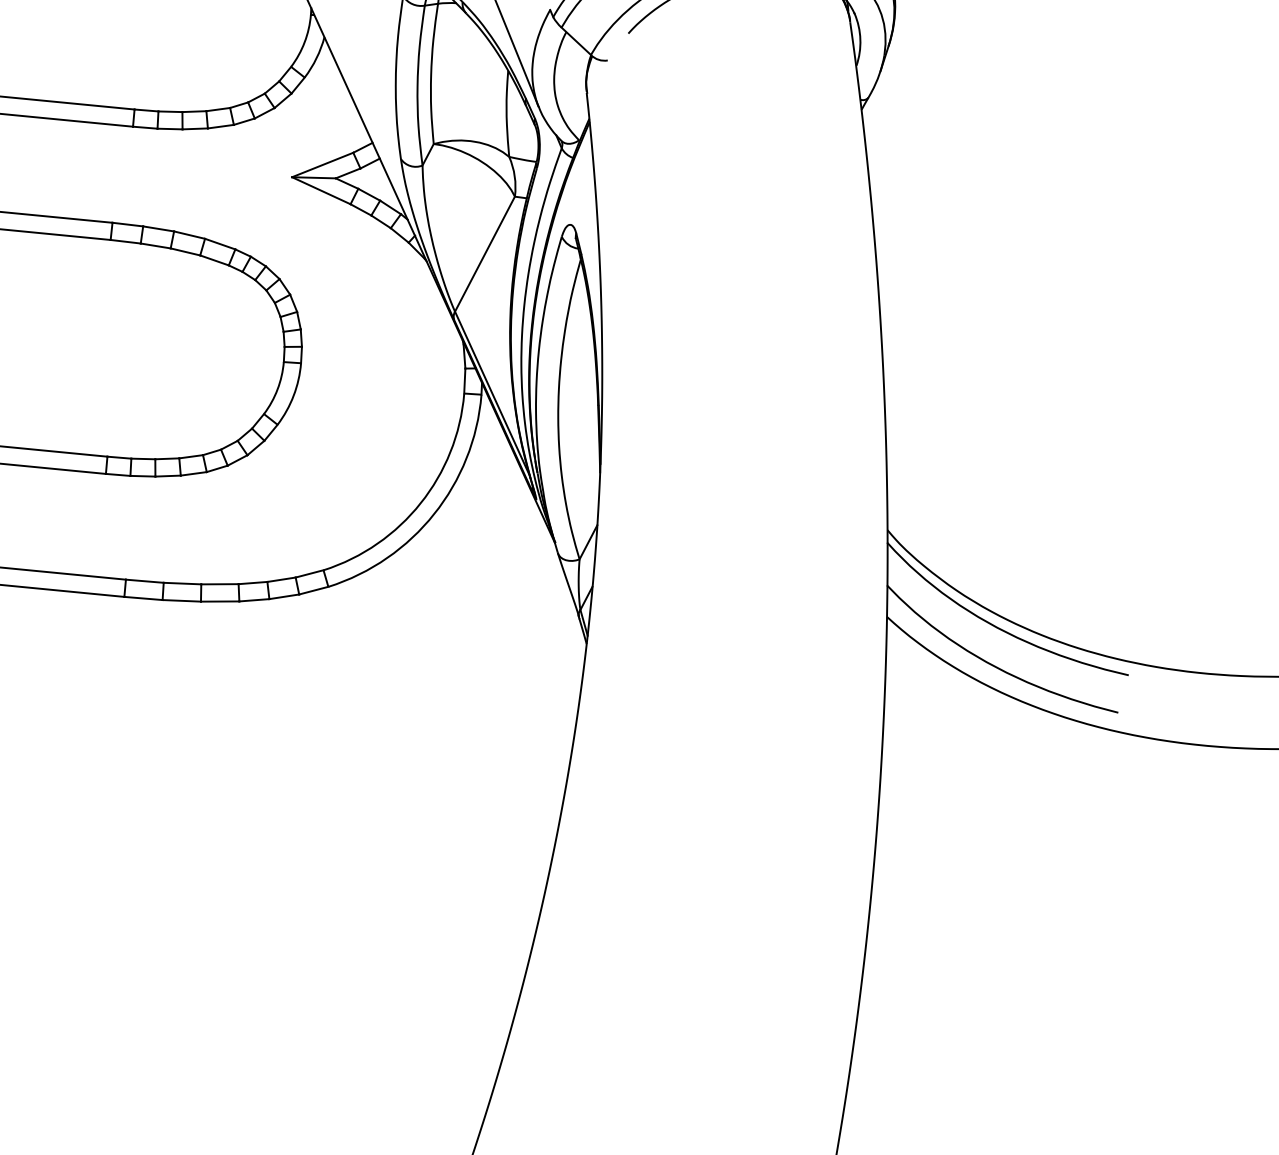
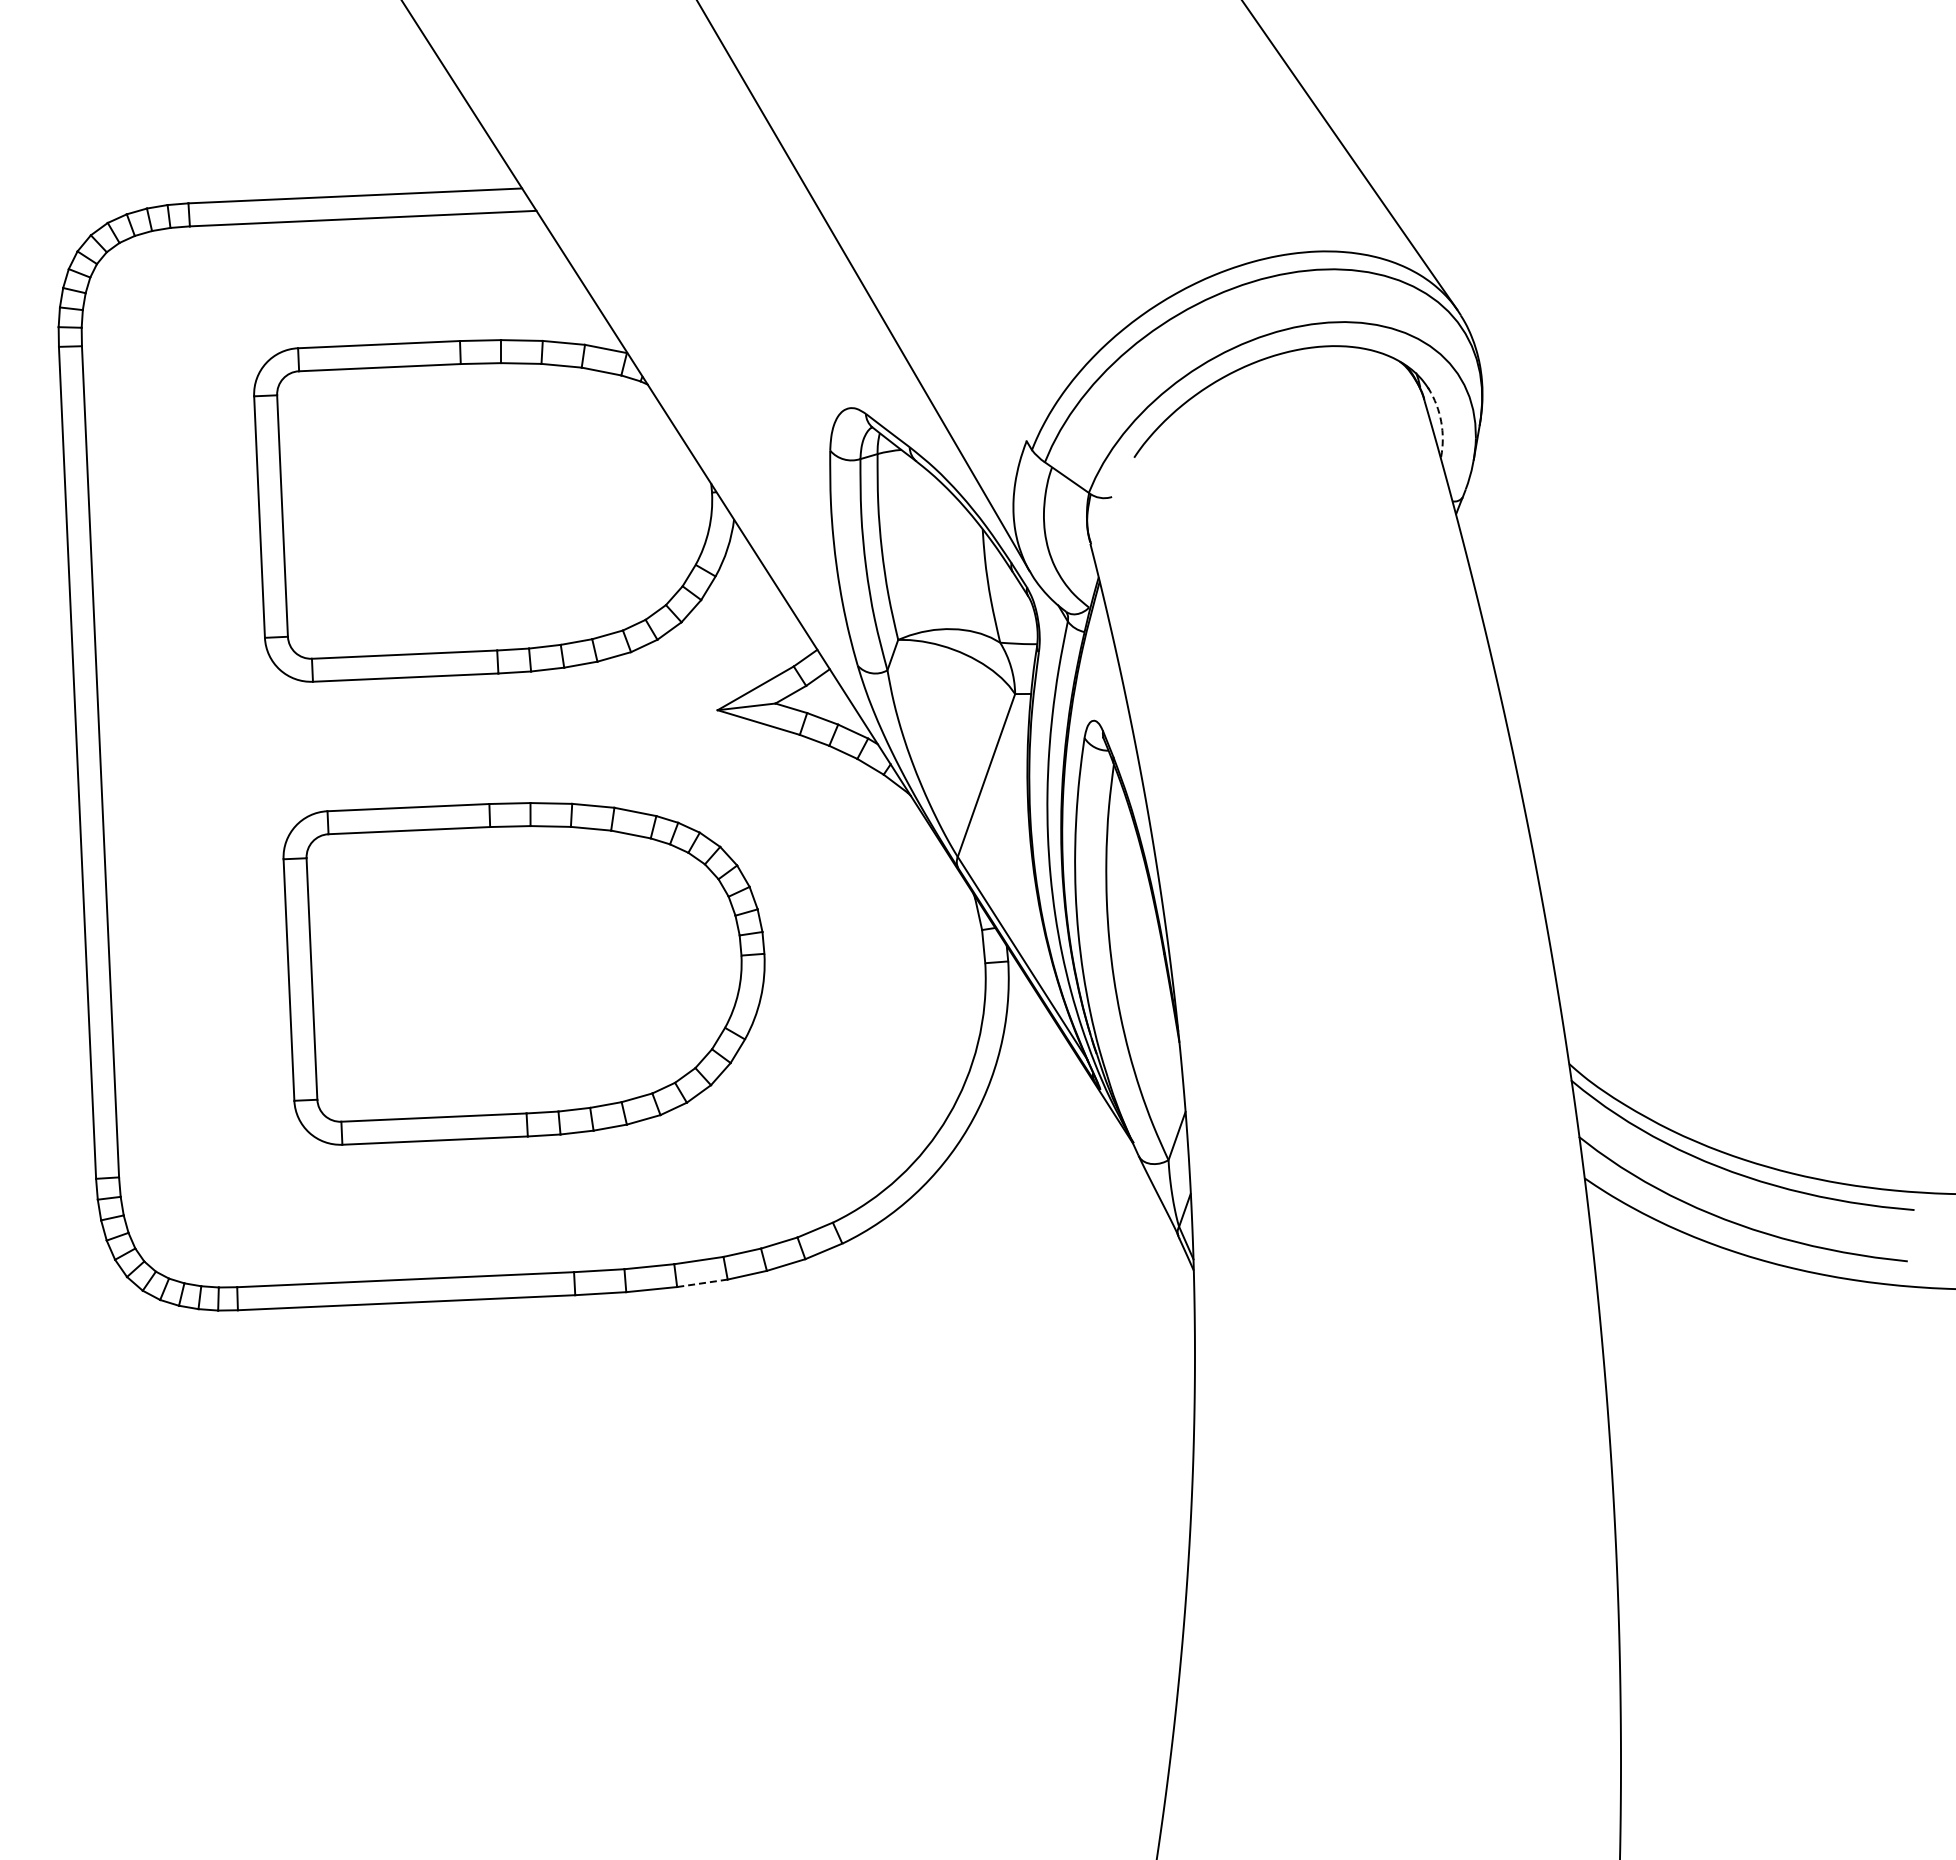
arc: (860, 39) -> (1441, 421), solid -> dashed
line: (220, 601) -> (702, 1283), solid -> dashed

